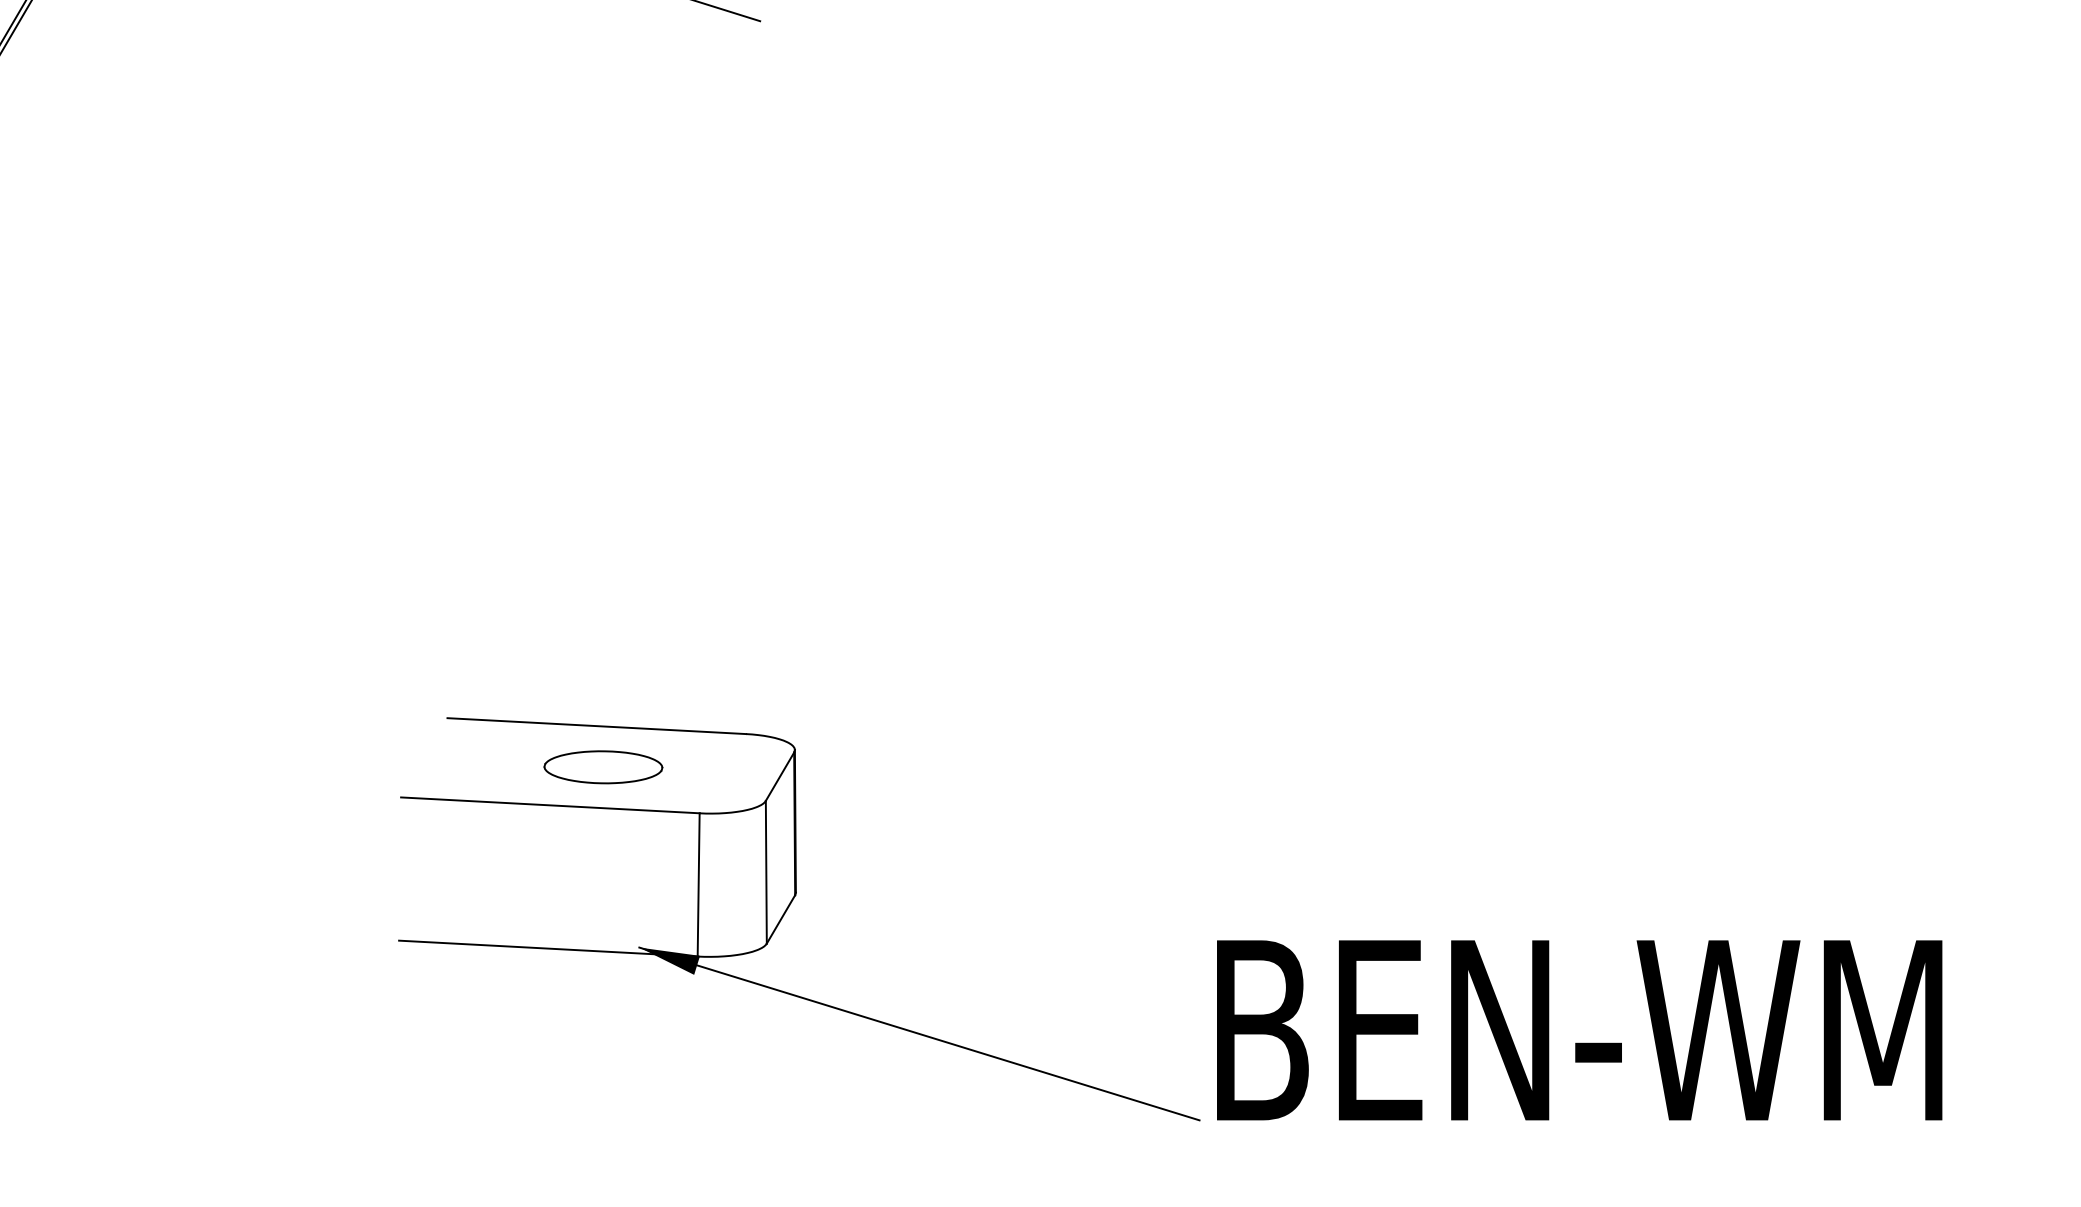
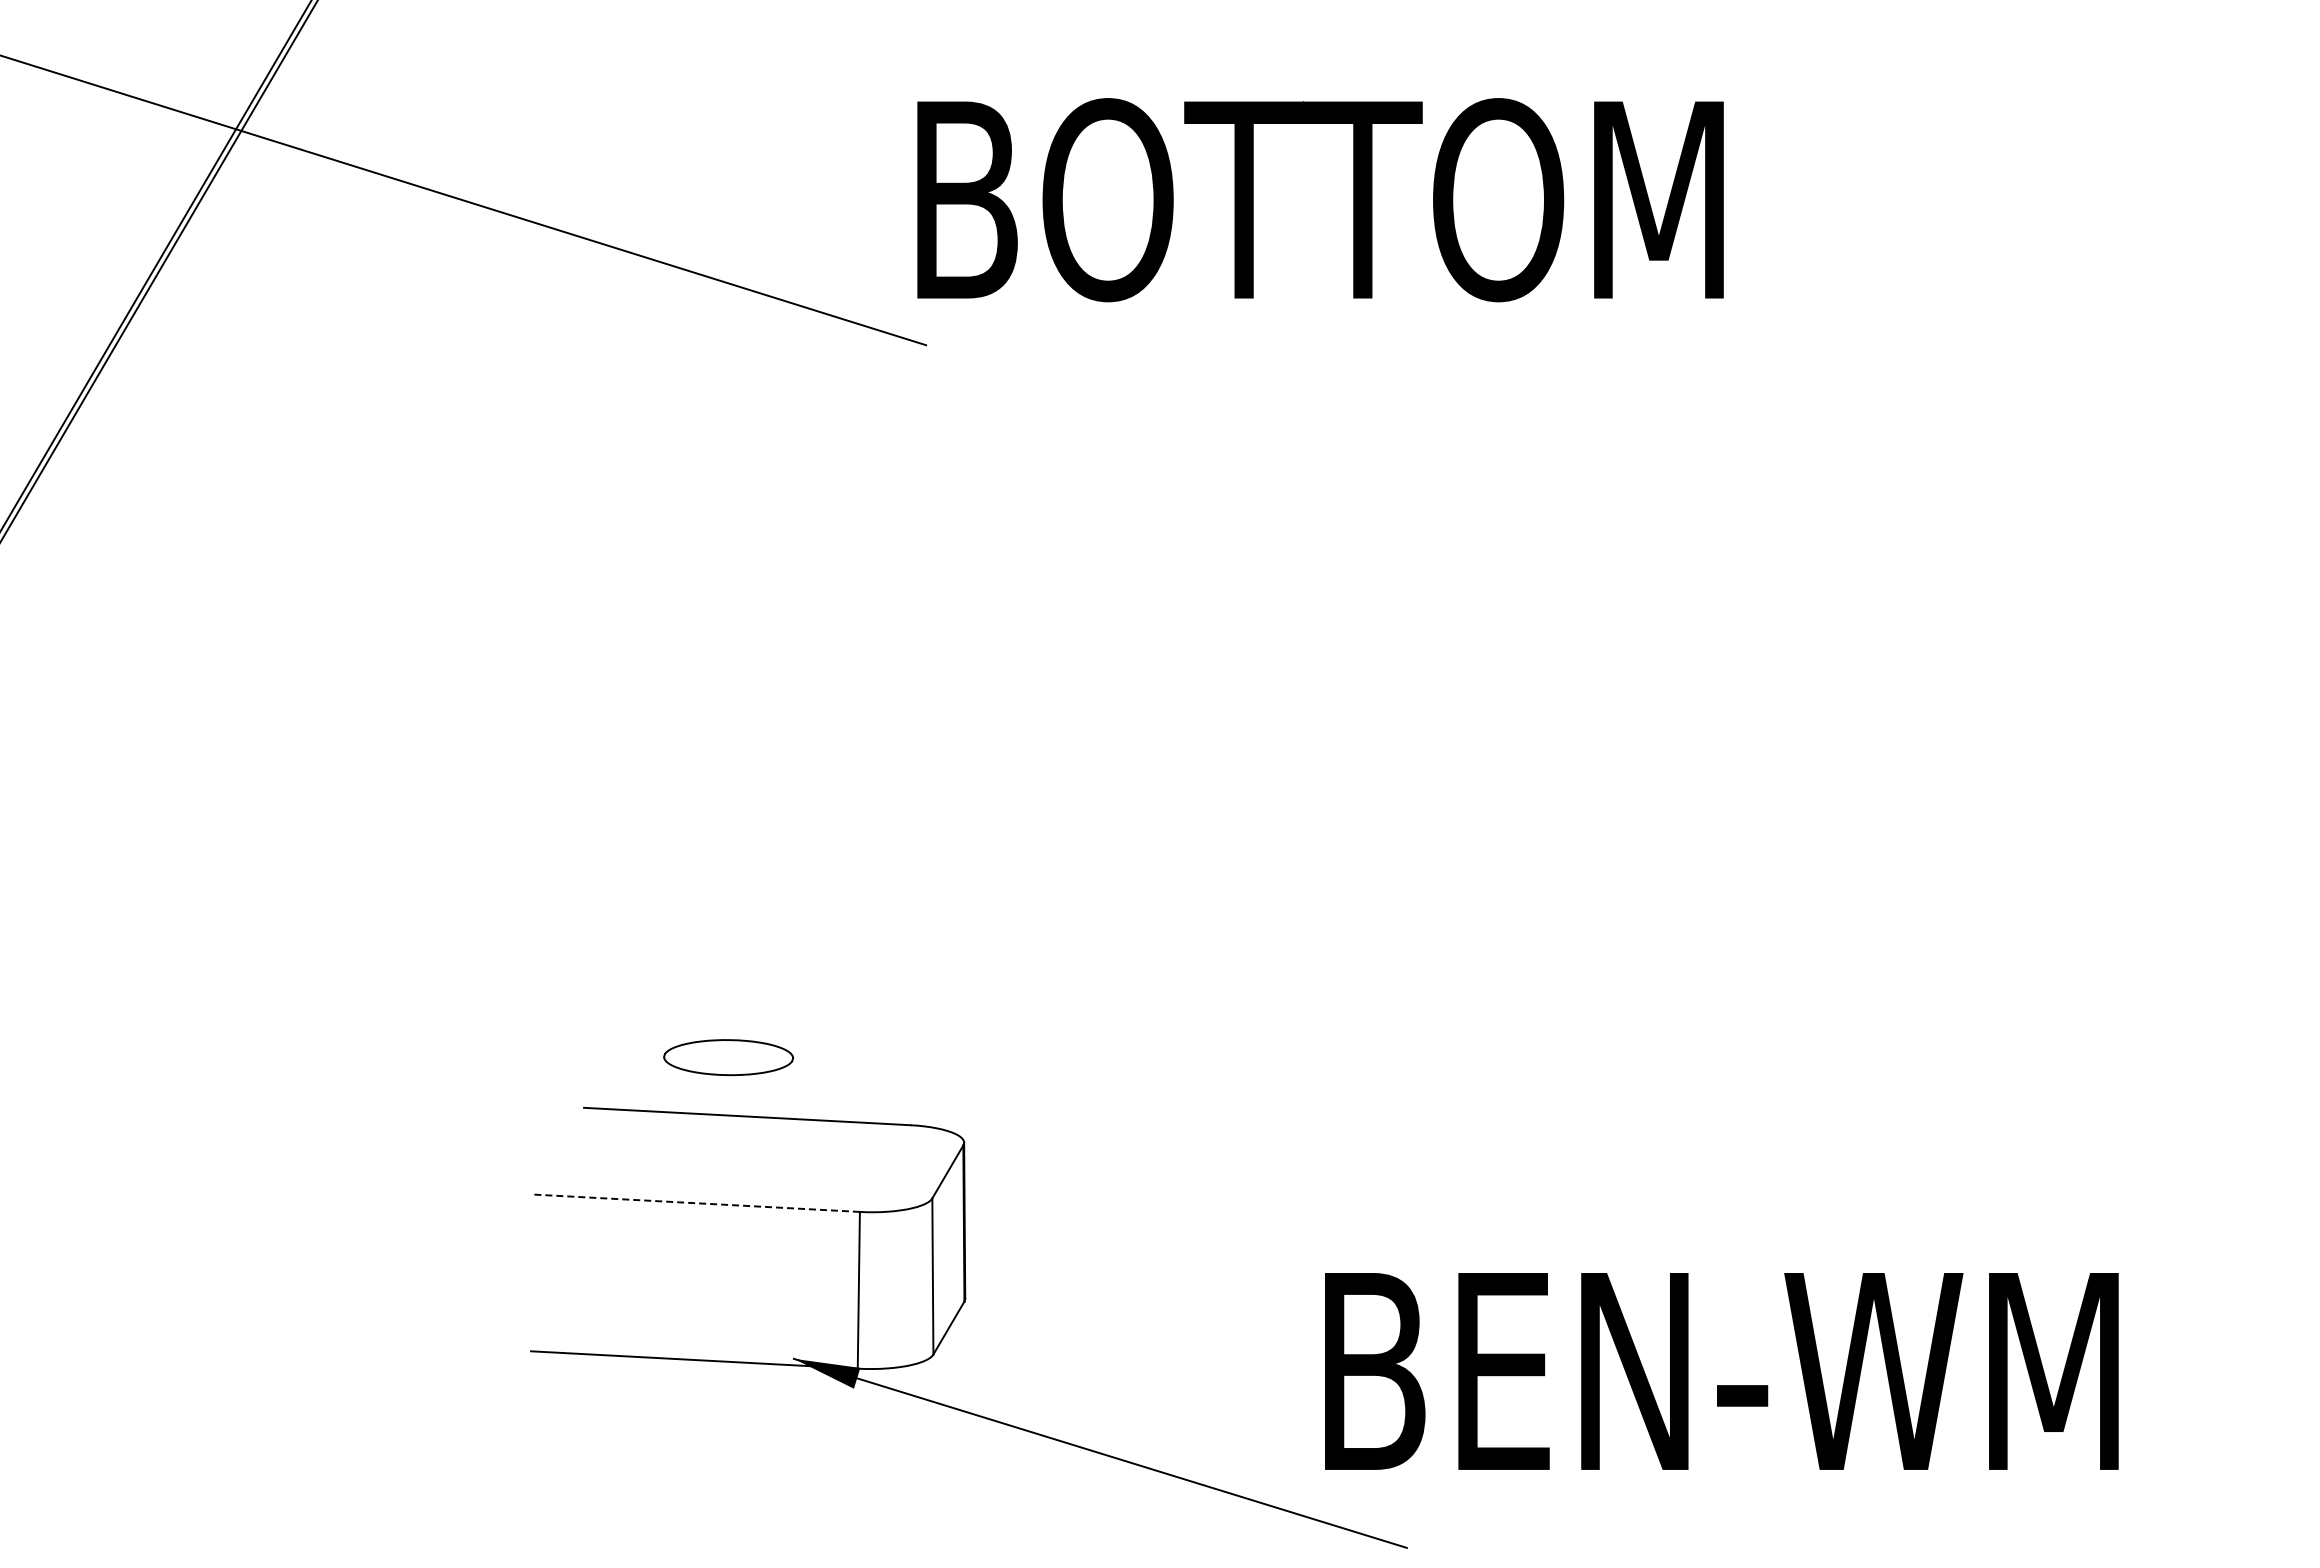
part: (603, 767) -> (728, 1057), moved
line: (550, 805) -> (696, 1203), solid -> dashed
text: (1579, 1030) -> (1721, 1371), moved

